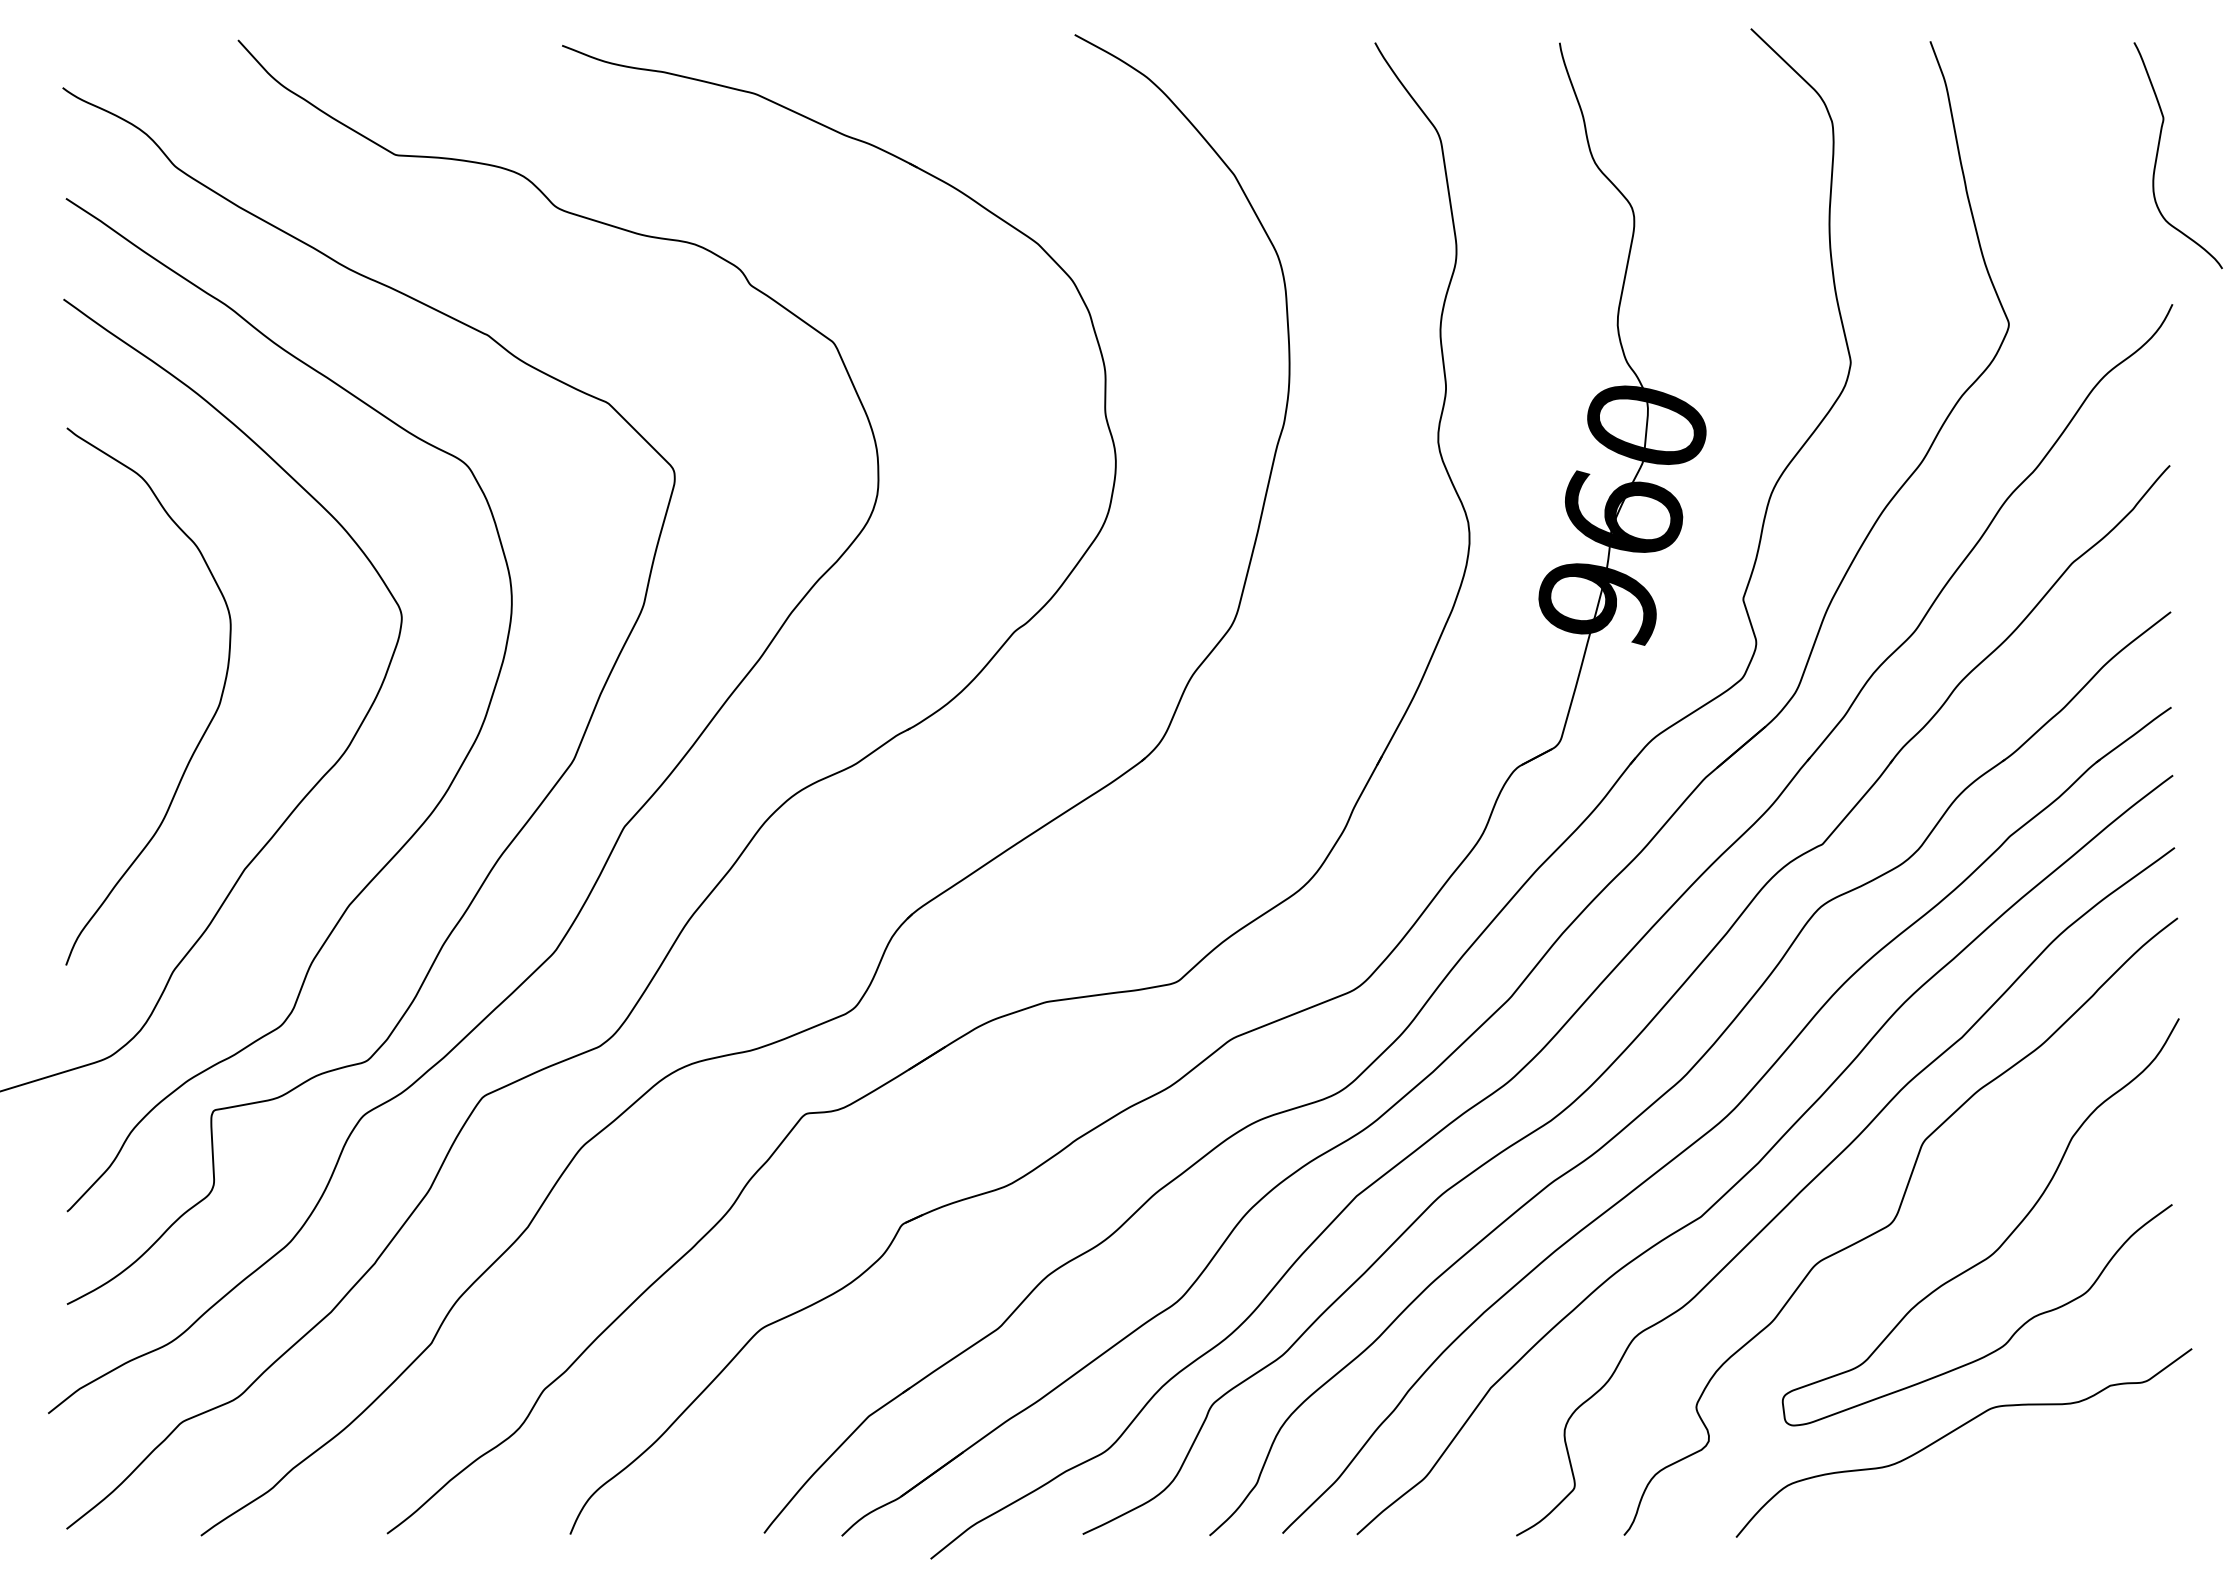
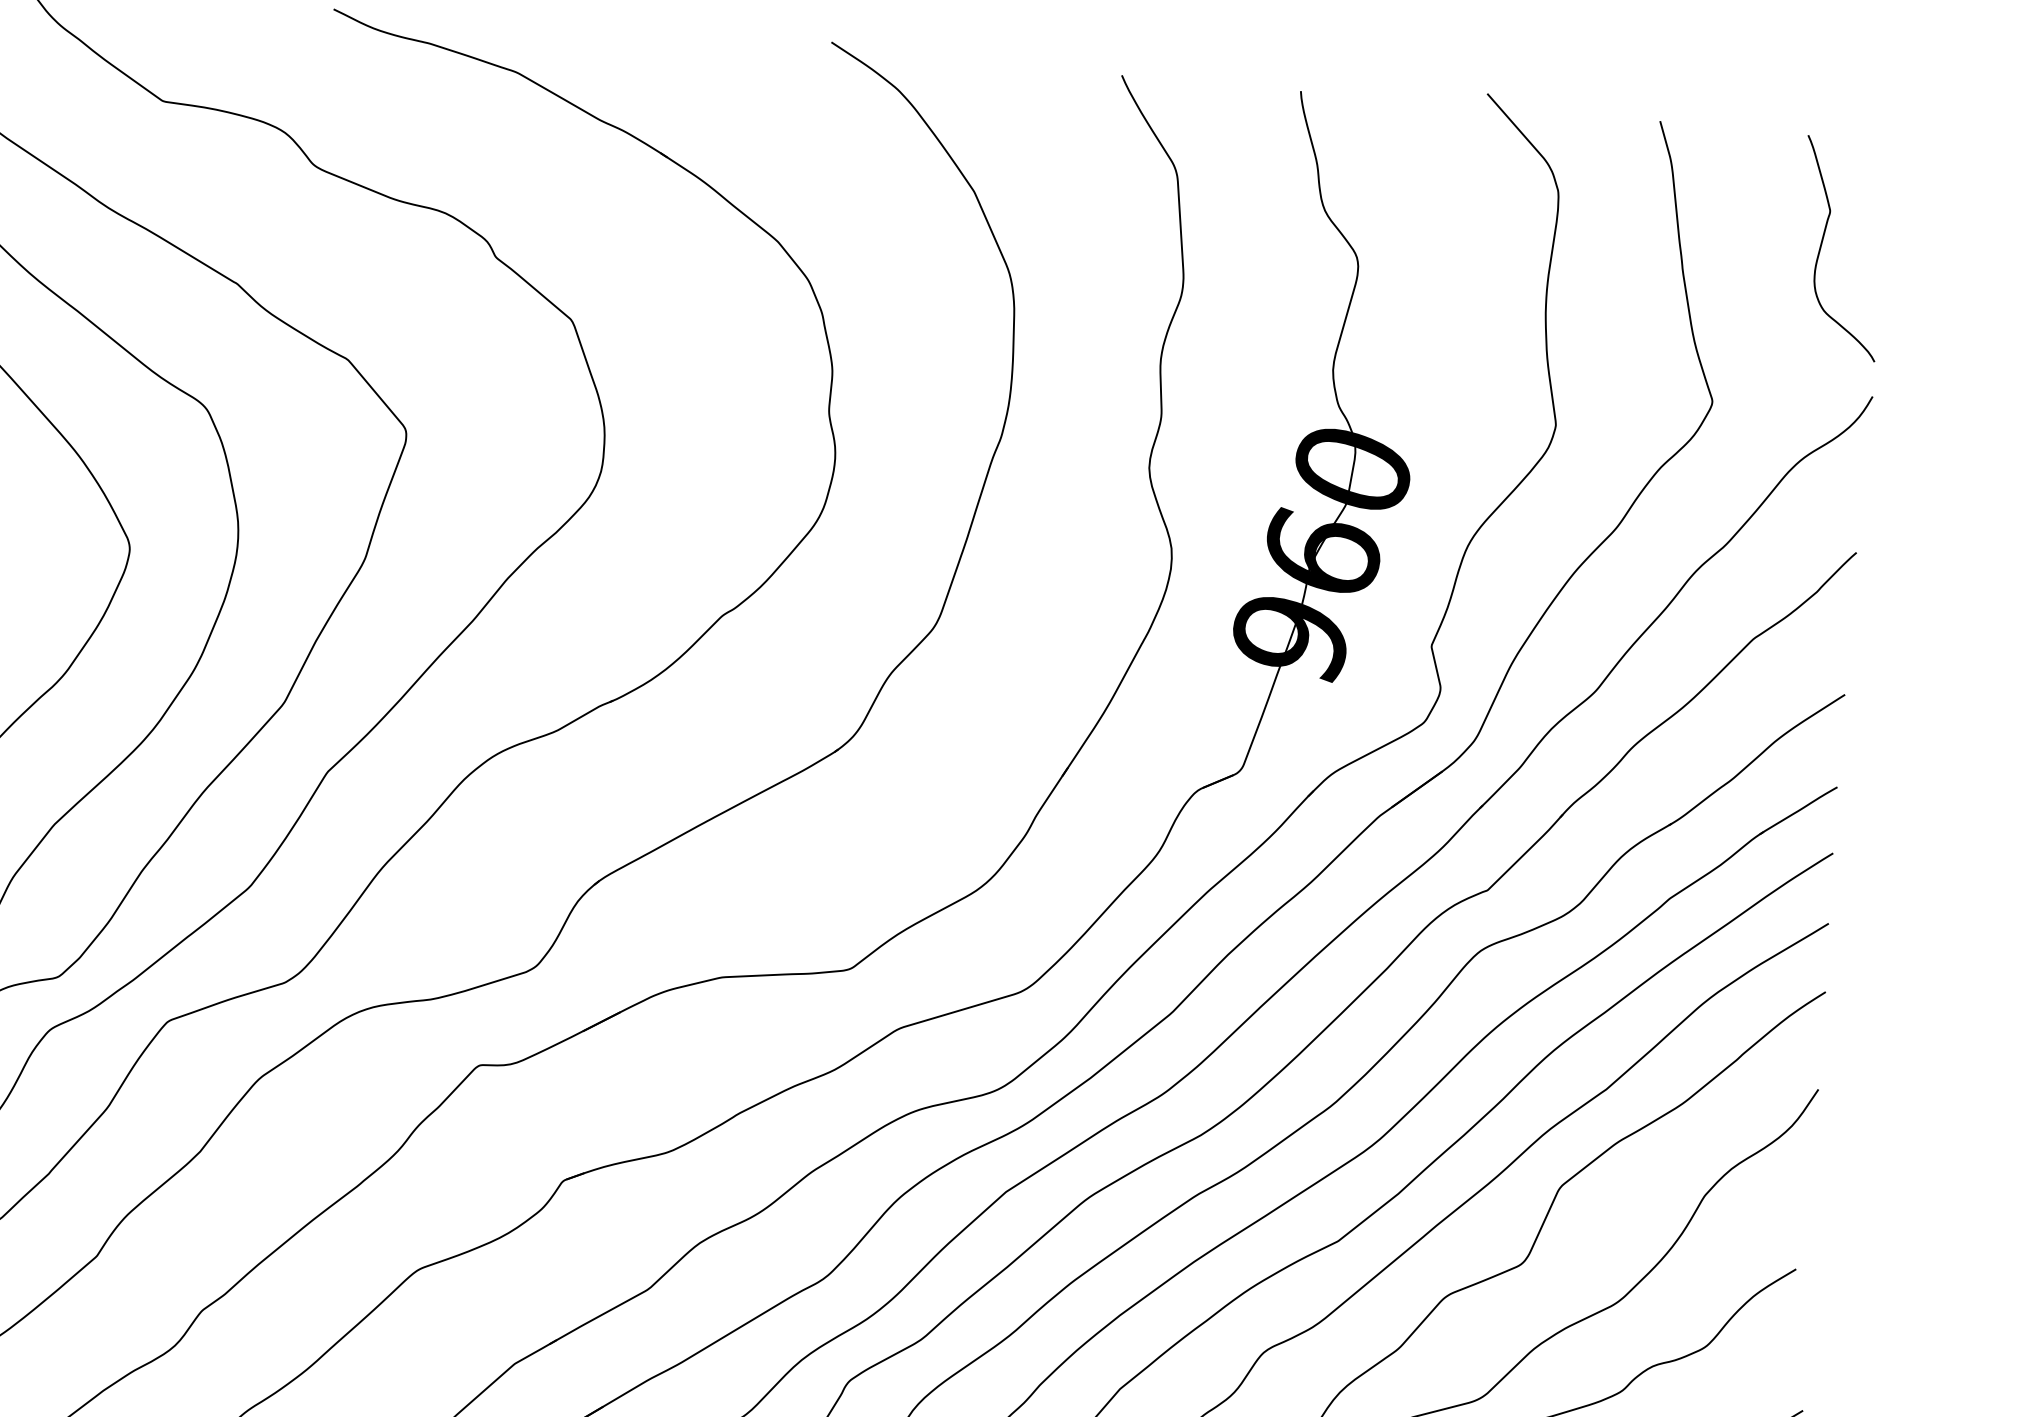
curve: (2158, 153) -> (1822, 244), moved

